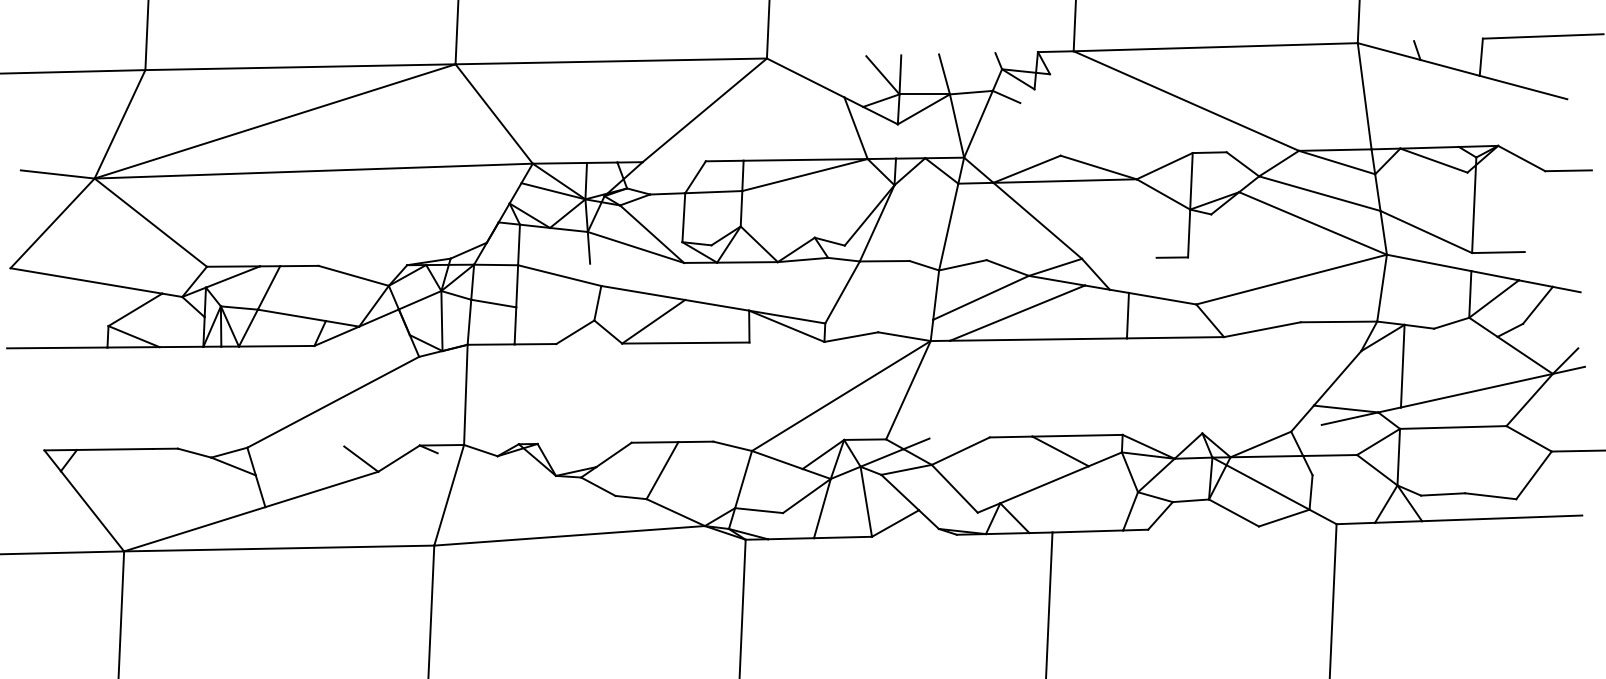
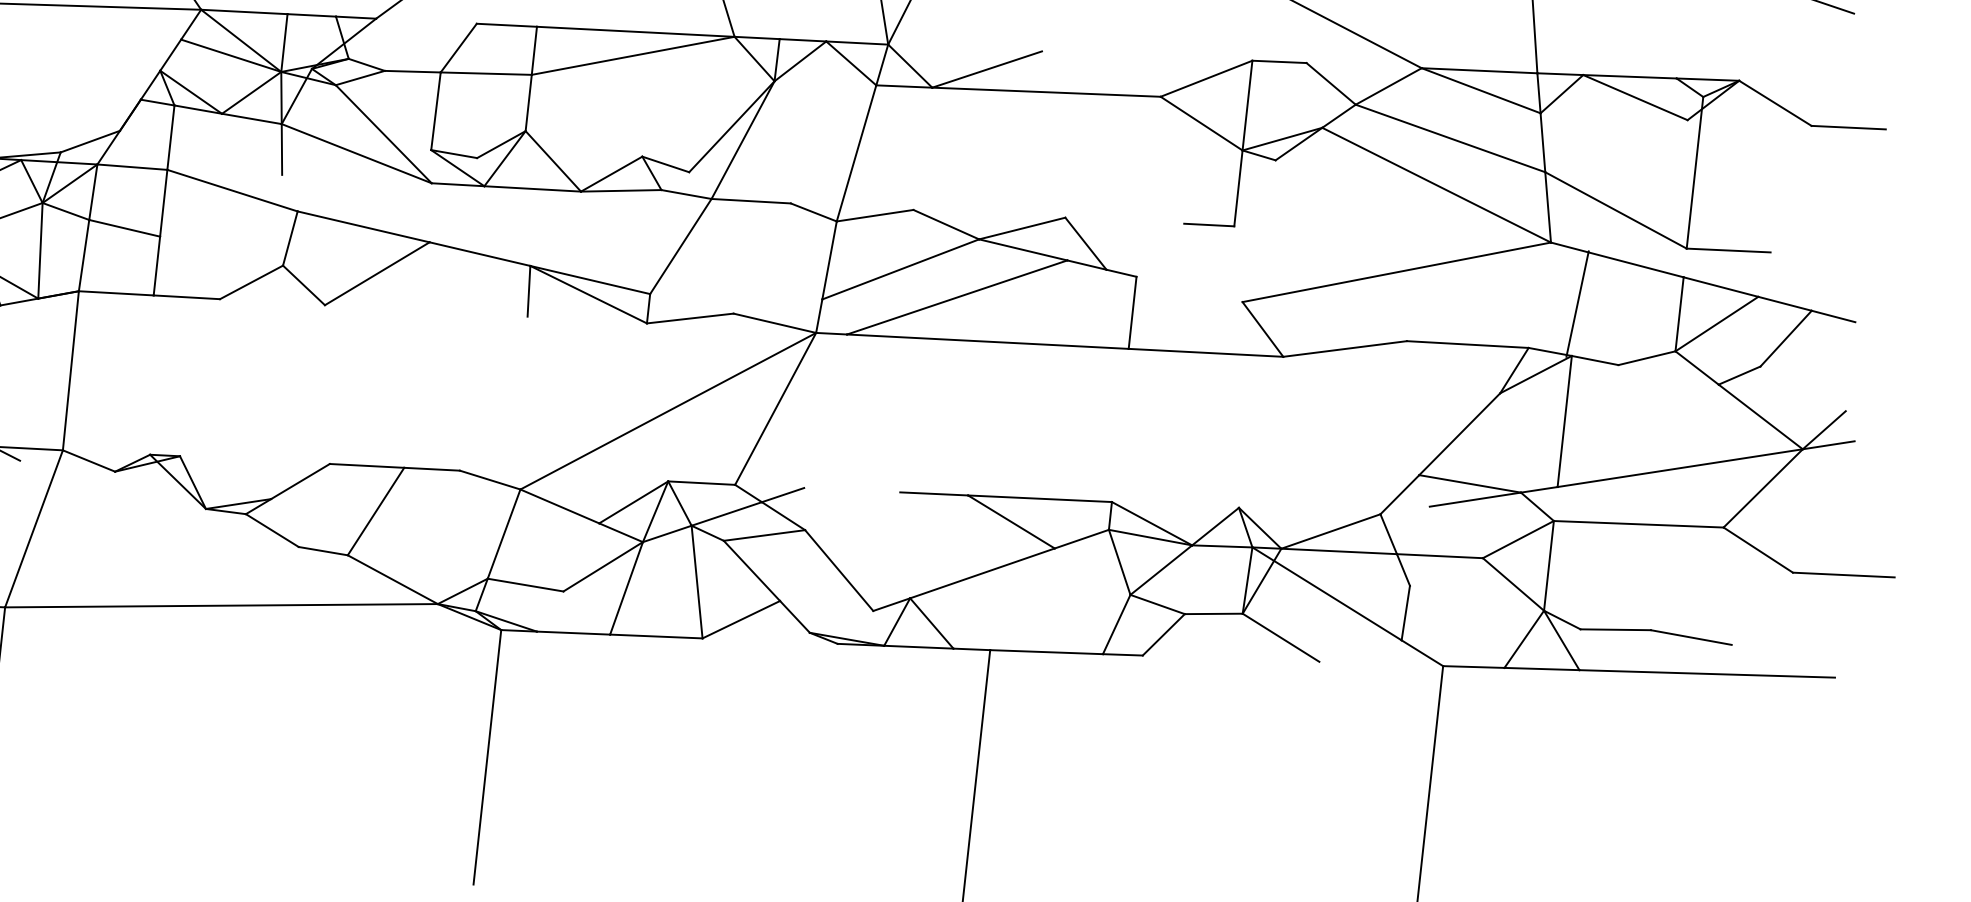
line: (1098, 167) -> (1100, 74), removed
line: (1037, 220) -> (998, 152), removed
line: (1381, 287) -> (1576, 302), moved
line: (1162, 298) -> (1189, 289), removed
line: (685, 342) -> (425, 310), removed
line: (960, 450) -> (852, 510), removed
line: (1533, 475) -> (1761, 608), removed
line: (1283, 517) -> (1359, 650), removed

